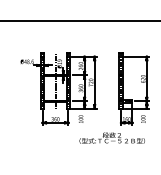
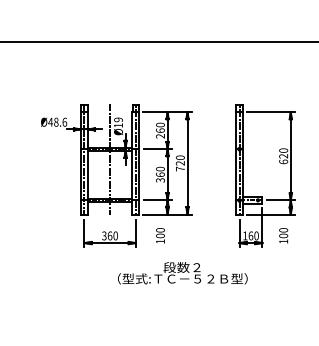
text: (111, 137) -> (181, 271), moved

